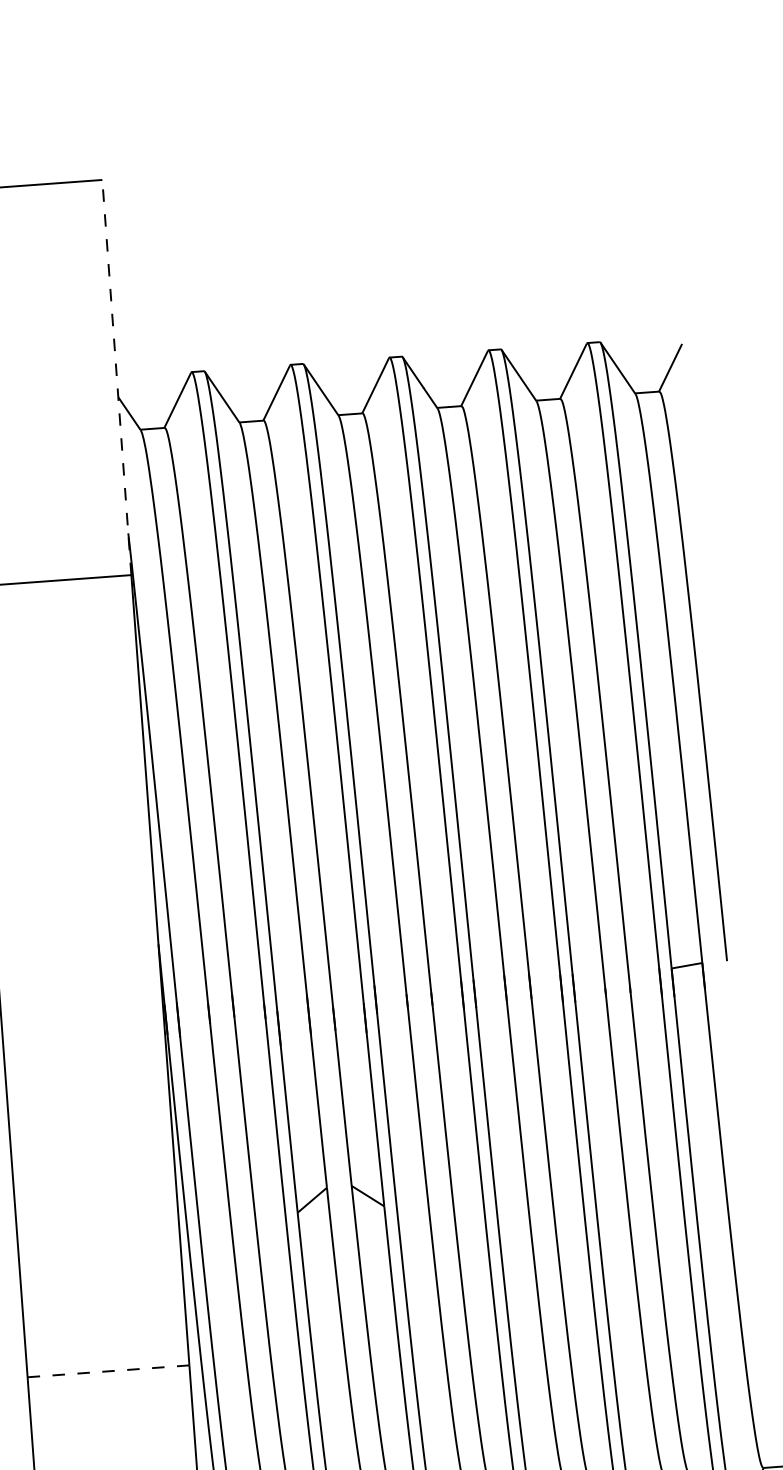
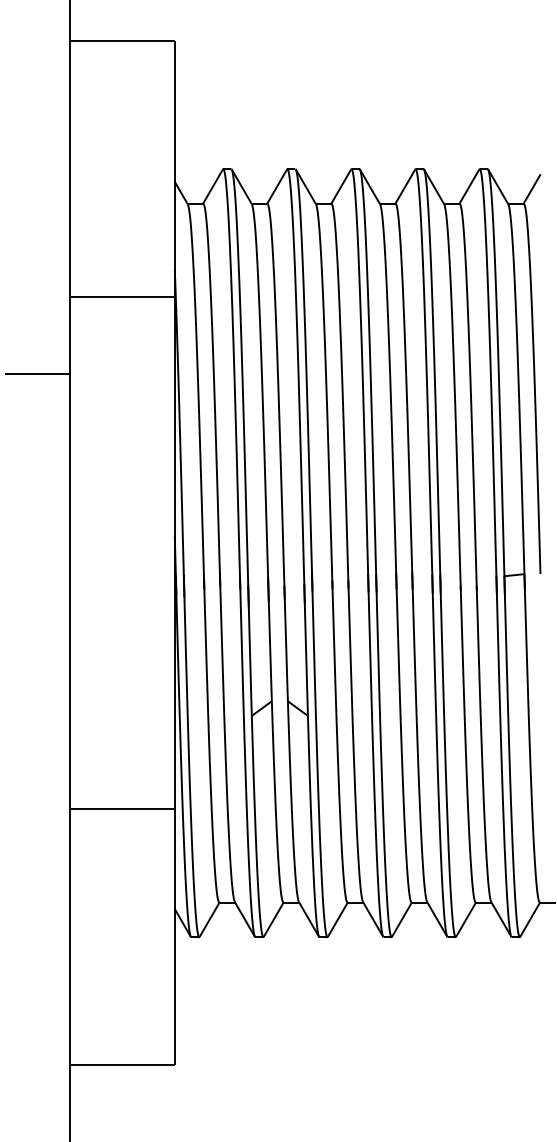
line: (116, 376) -> (174, 168), dashed -> solid
line: (107, 1371) -> (121, 809), dashed -> solid

